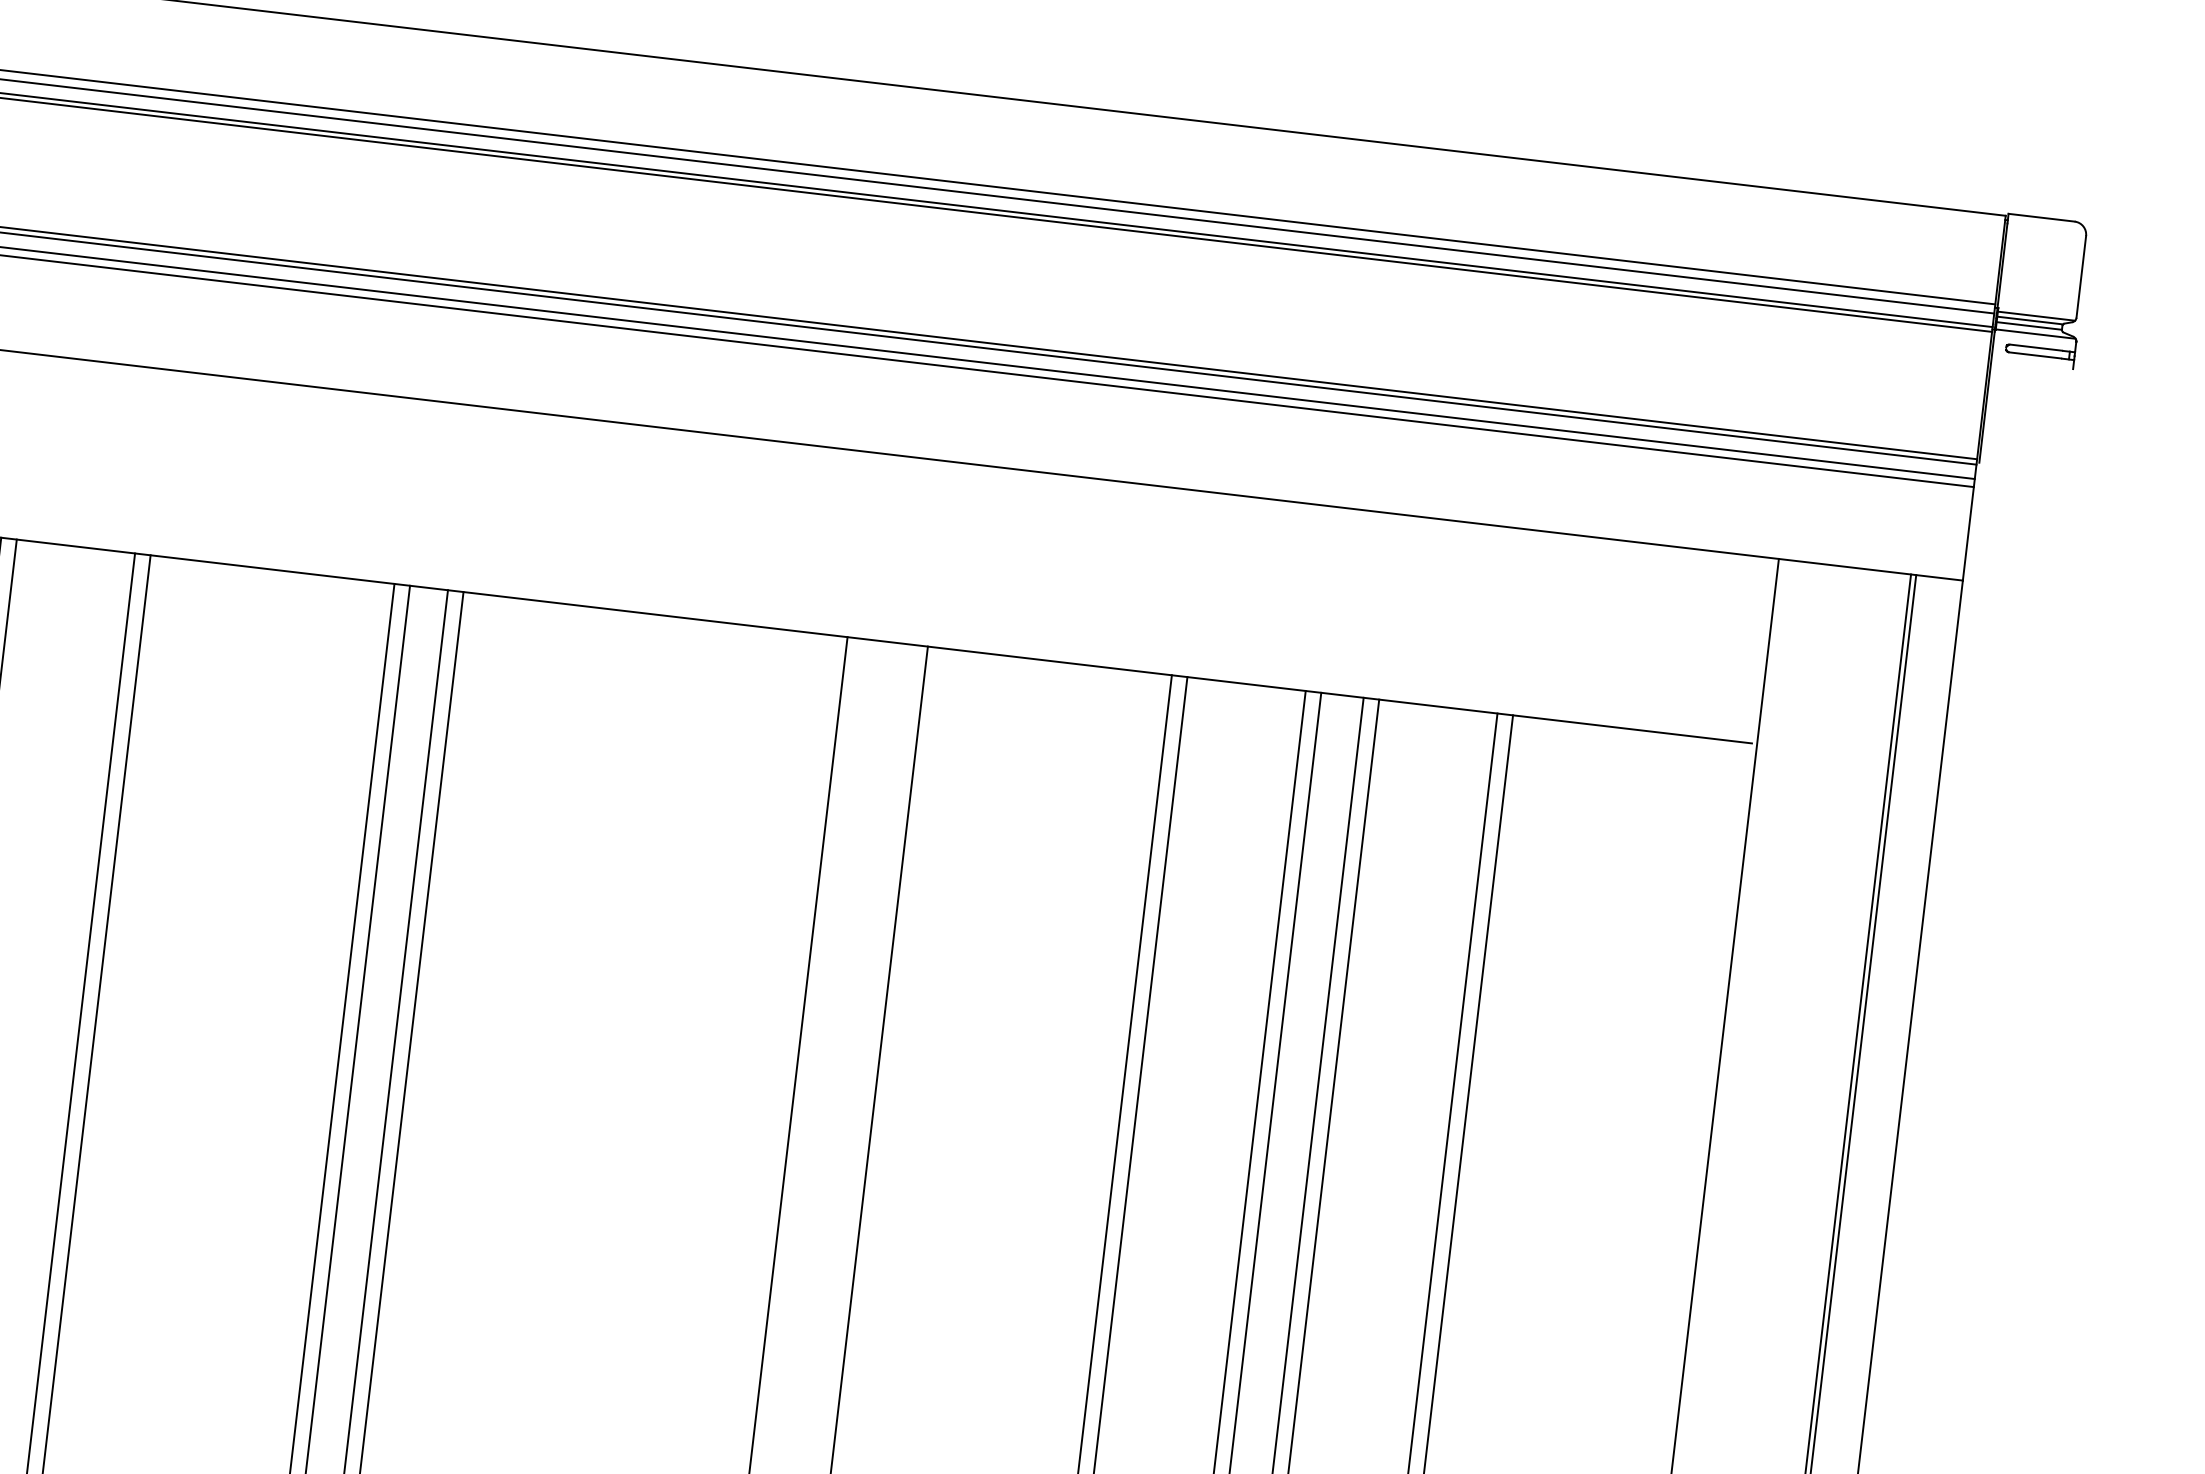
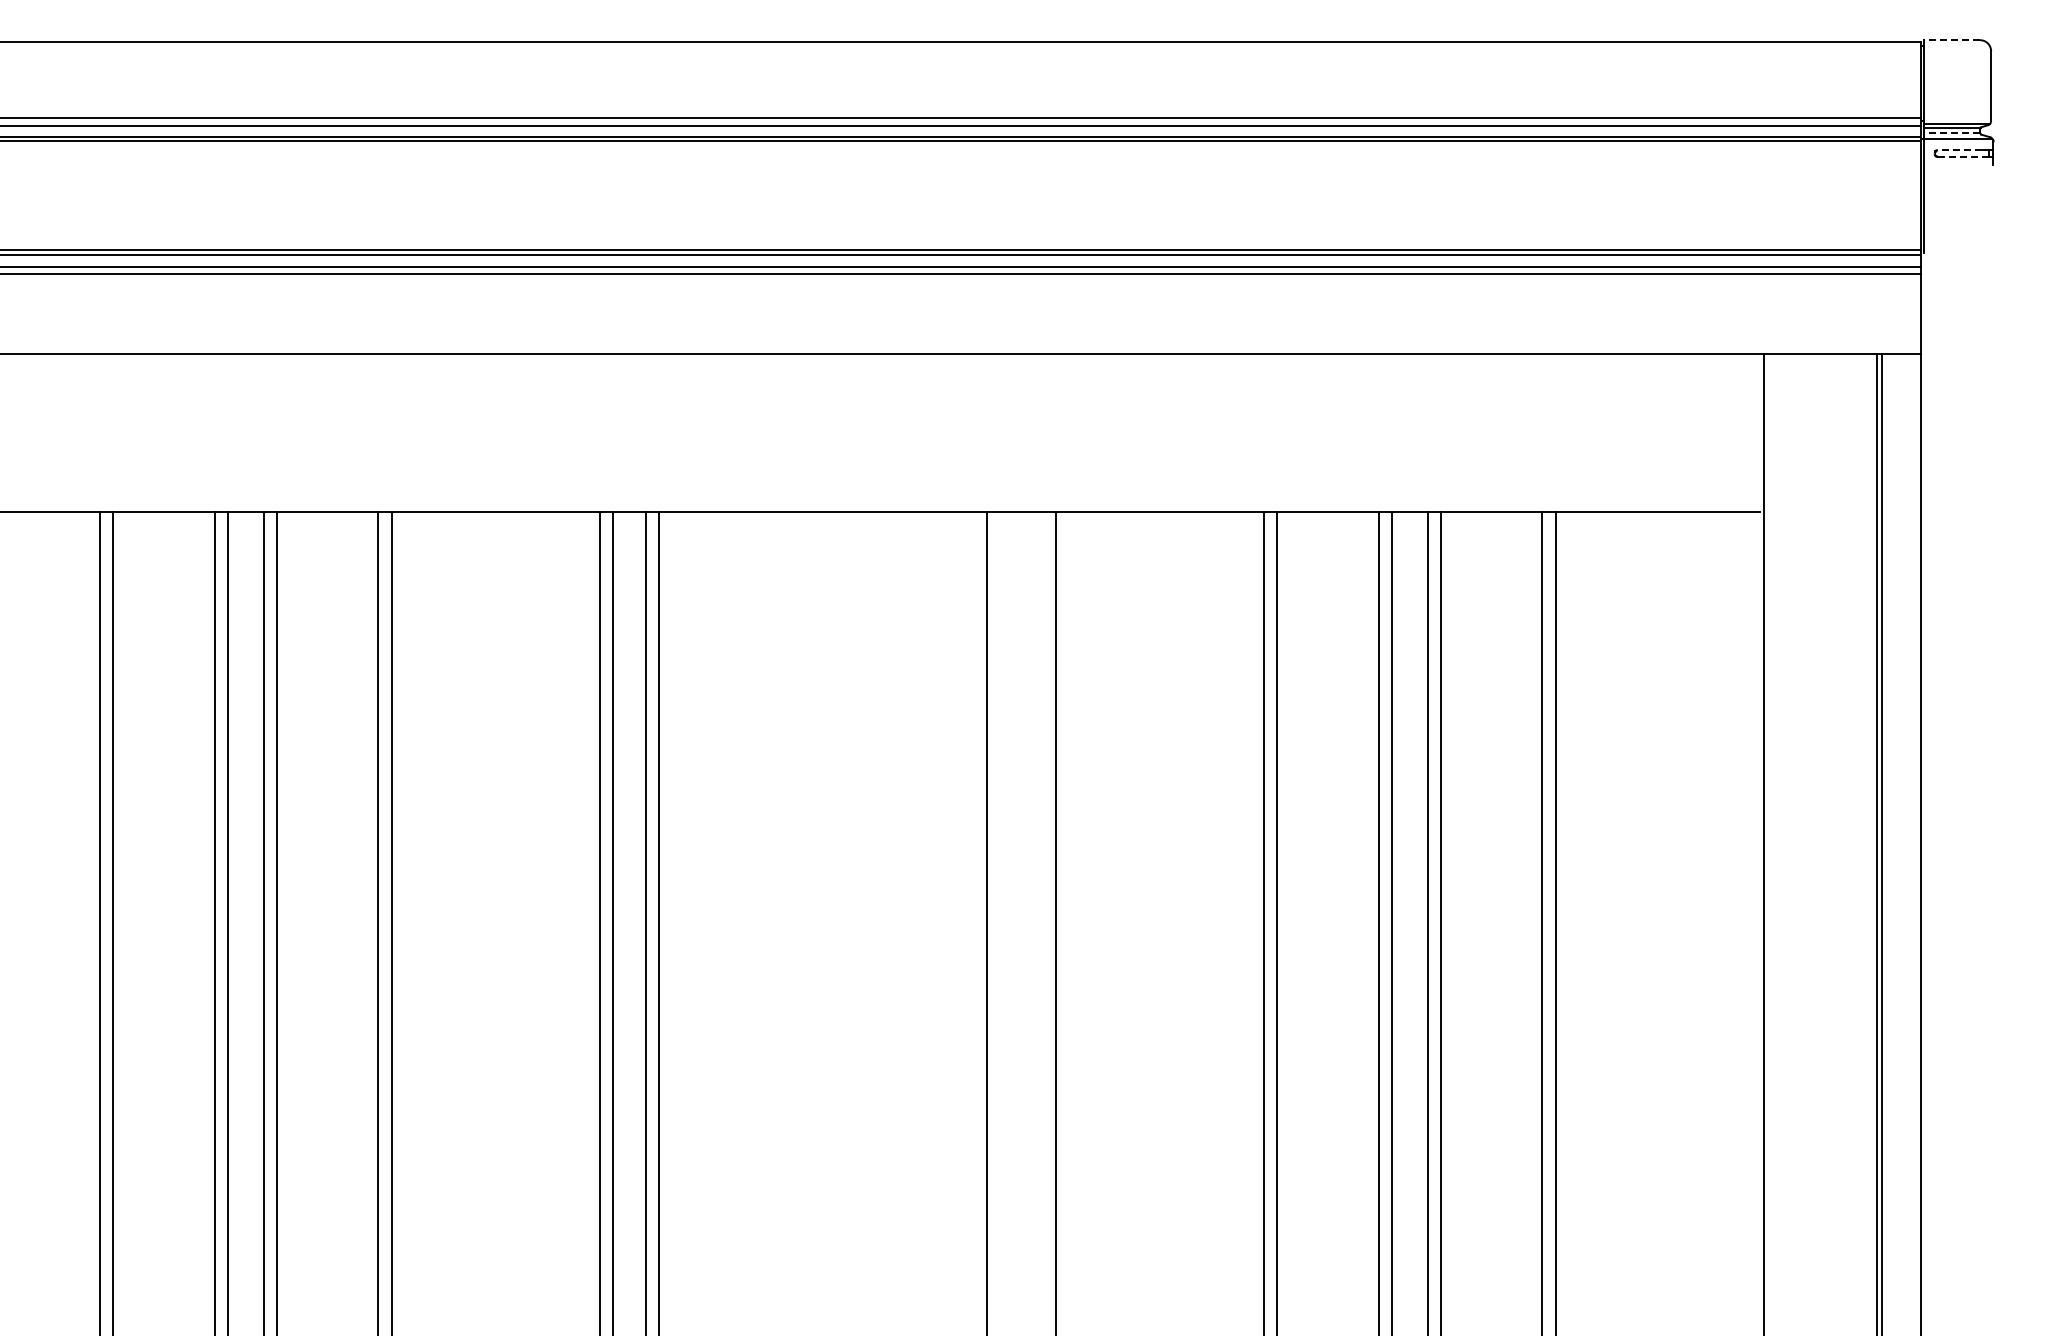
line: (2041, 218) -> (1951, 40), solid -> dashed
line: (2029, 325) -> (1952, 132), solid -> dashed
line: (2035, 347) -> (1959, 150), solid -> dashed
line: (2035, 355) -> (1960, 156), solid -> dashed

